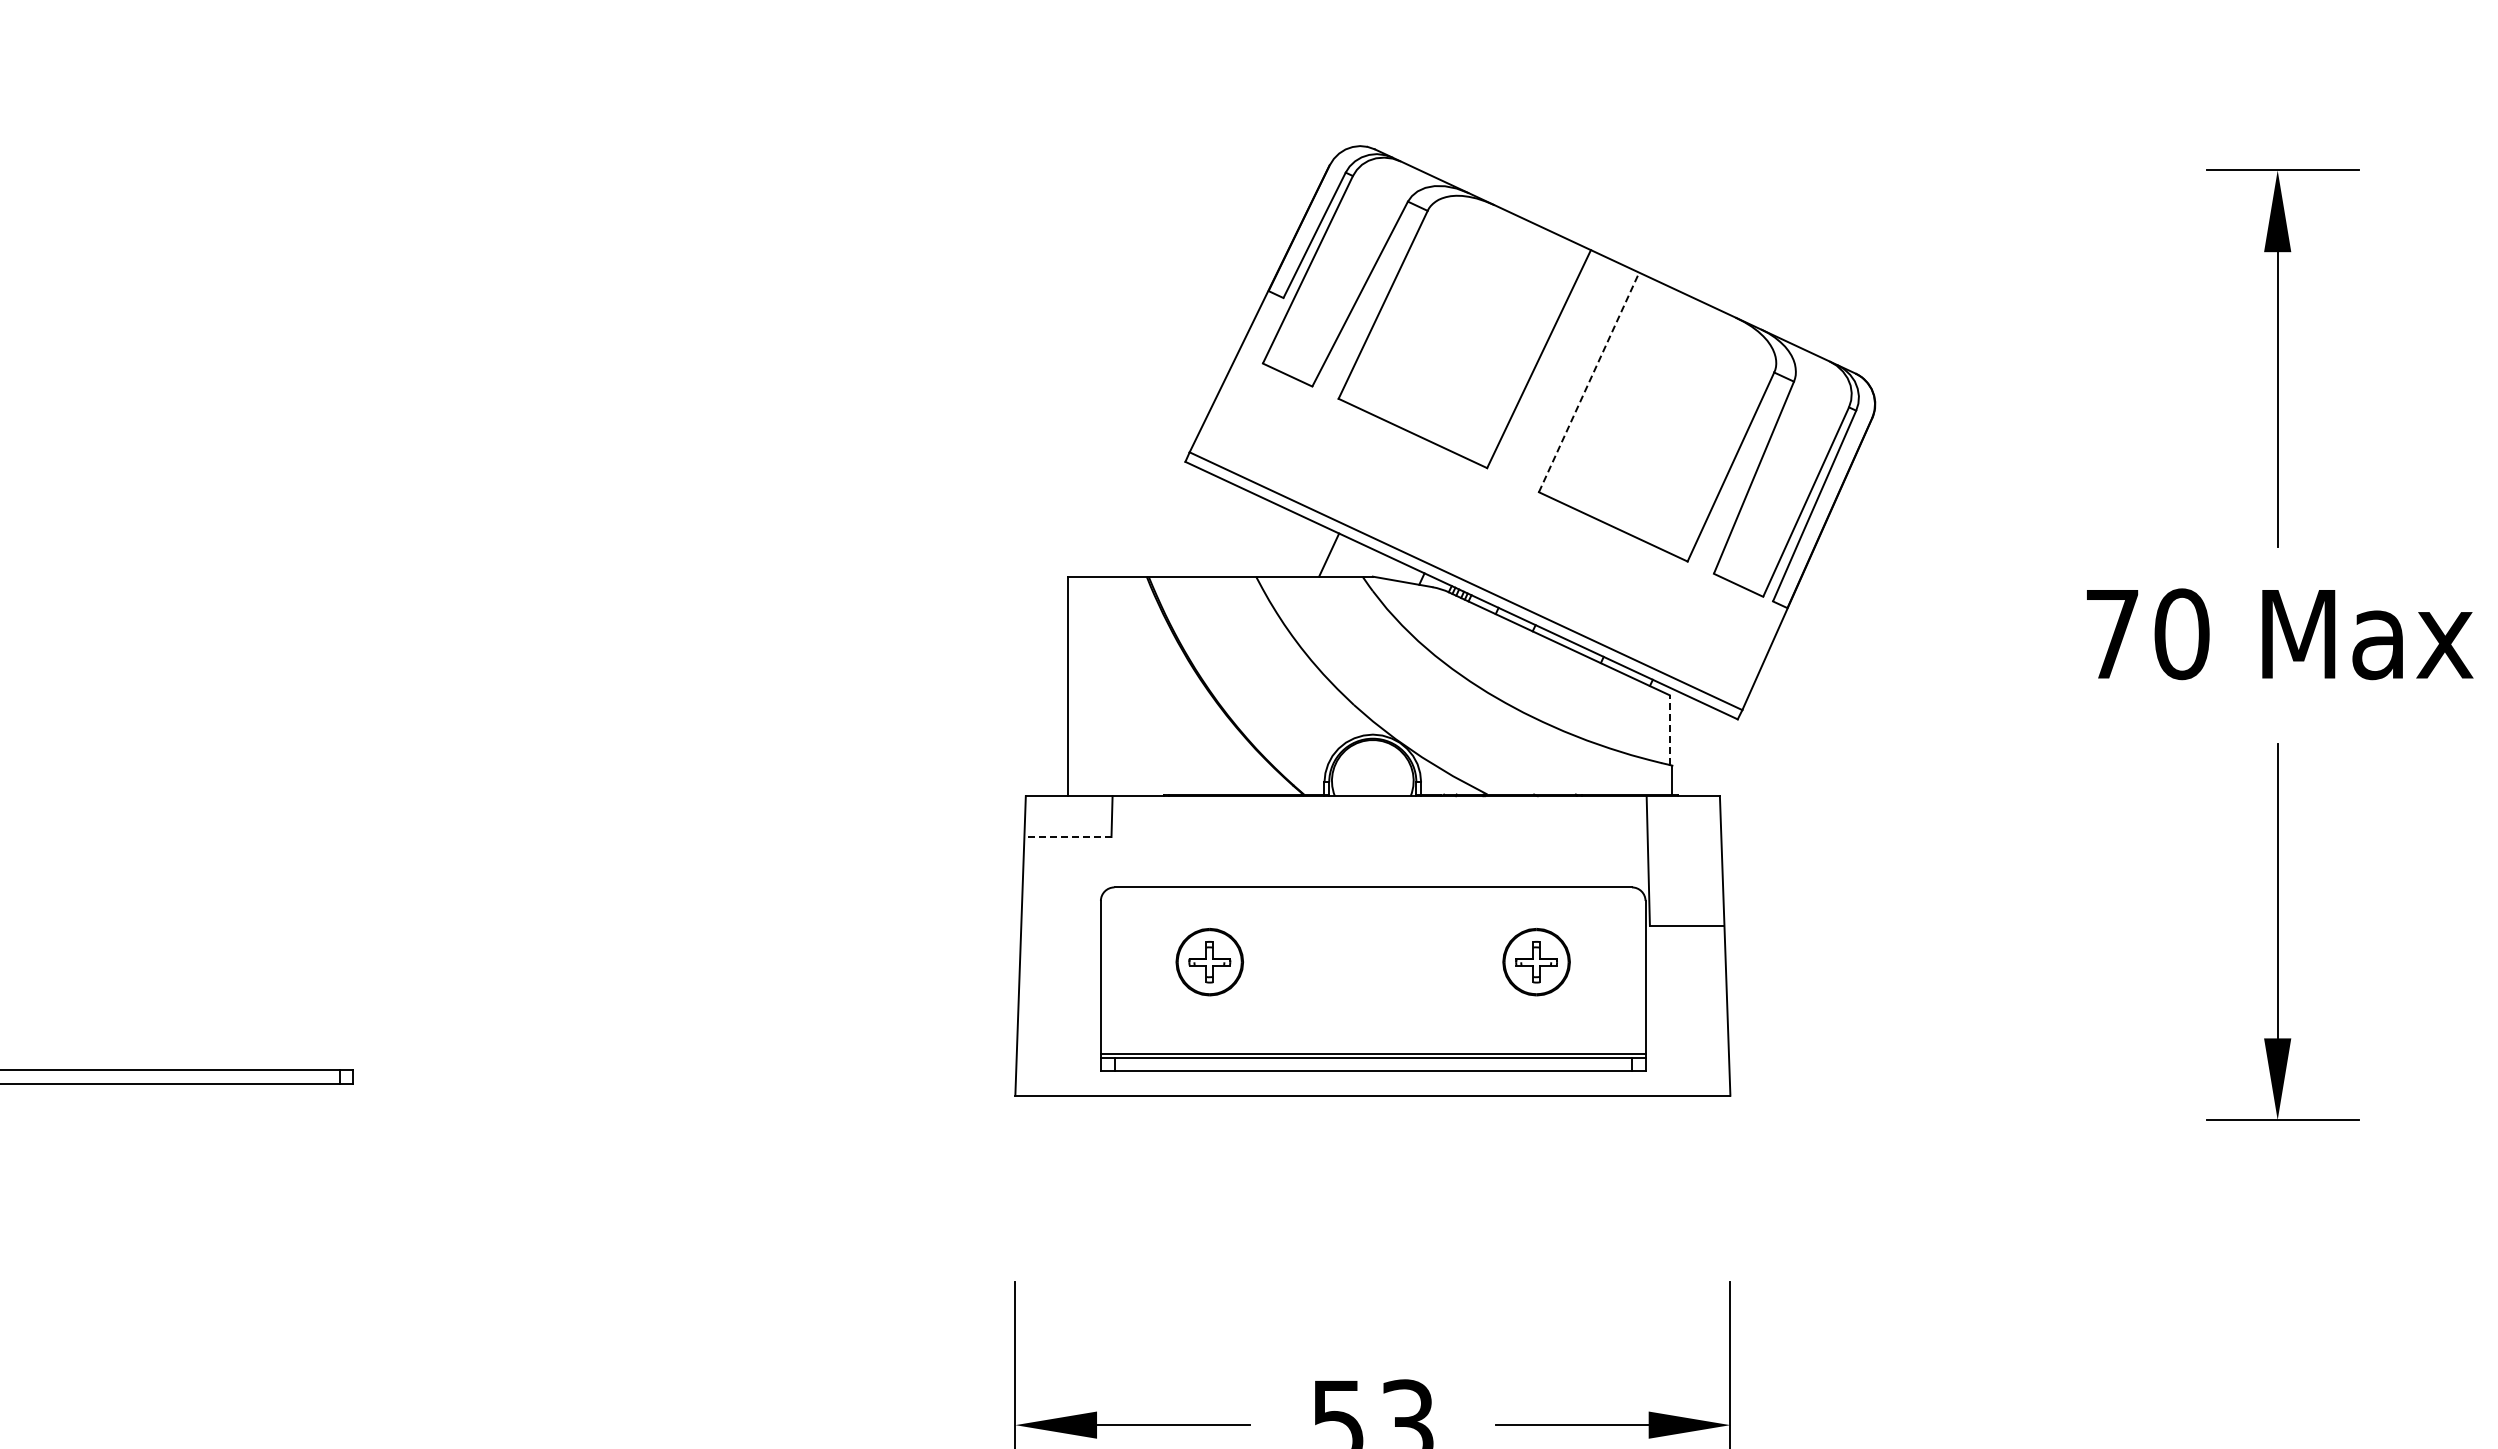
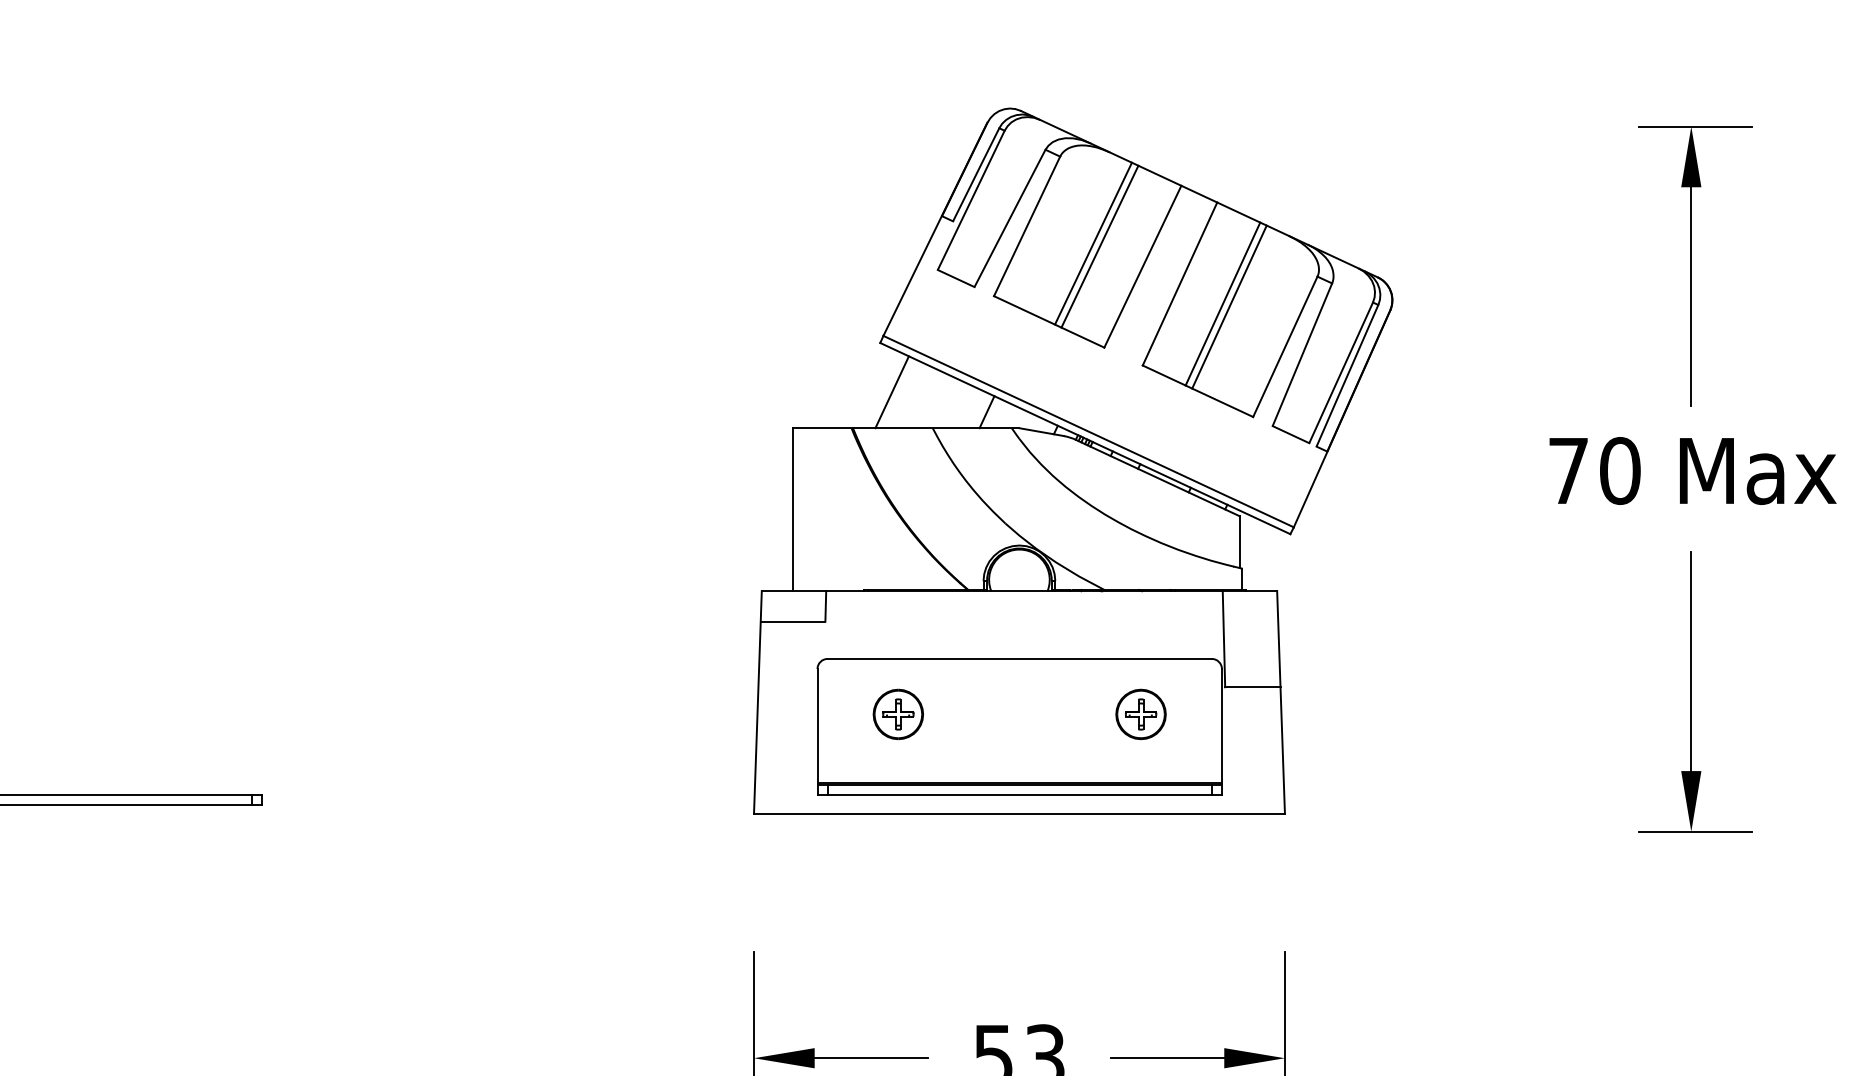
line: (1472, 328) -> (1093, 243), added
line: (1481, 332) -> (1100, 246), added
line: (1589, 382) -> (1180, 284), dashed -> solid
line: (1646, 409) -> (1222, 304), added
line: (1655, 413) -> (1229, 307), added
line: (1200, 527) -> (891, 391), added
line: (1669, 730) -> (1239, 542), dashed -> solid
line: (1067, 837) -> (792, 621), dashed -> solid

